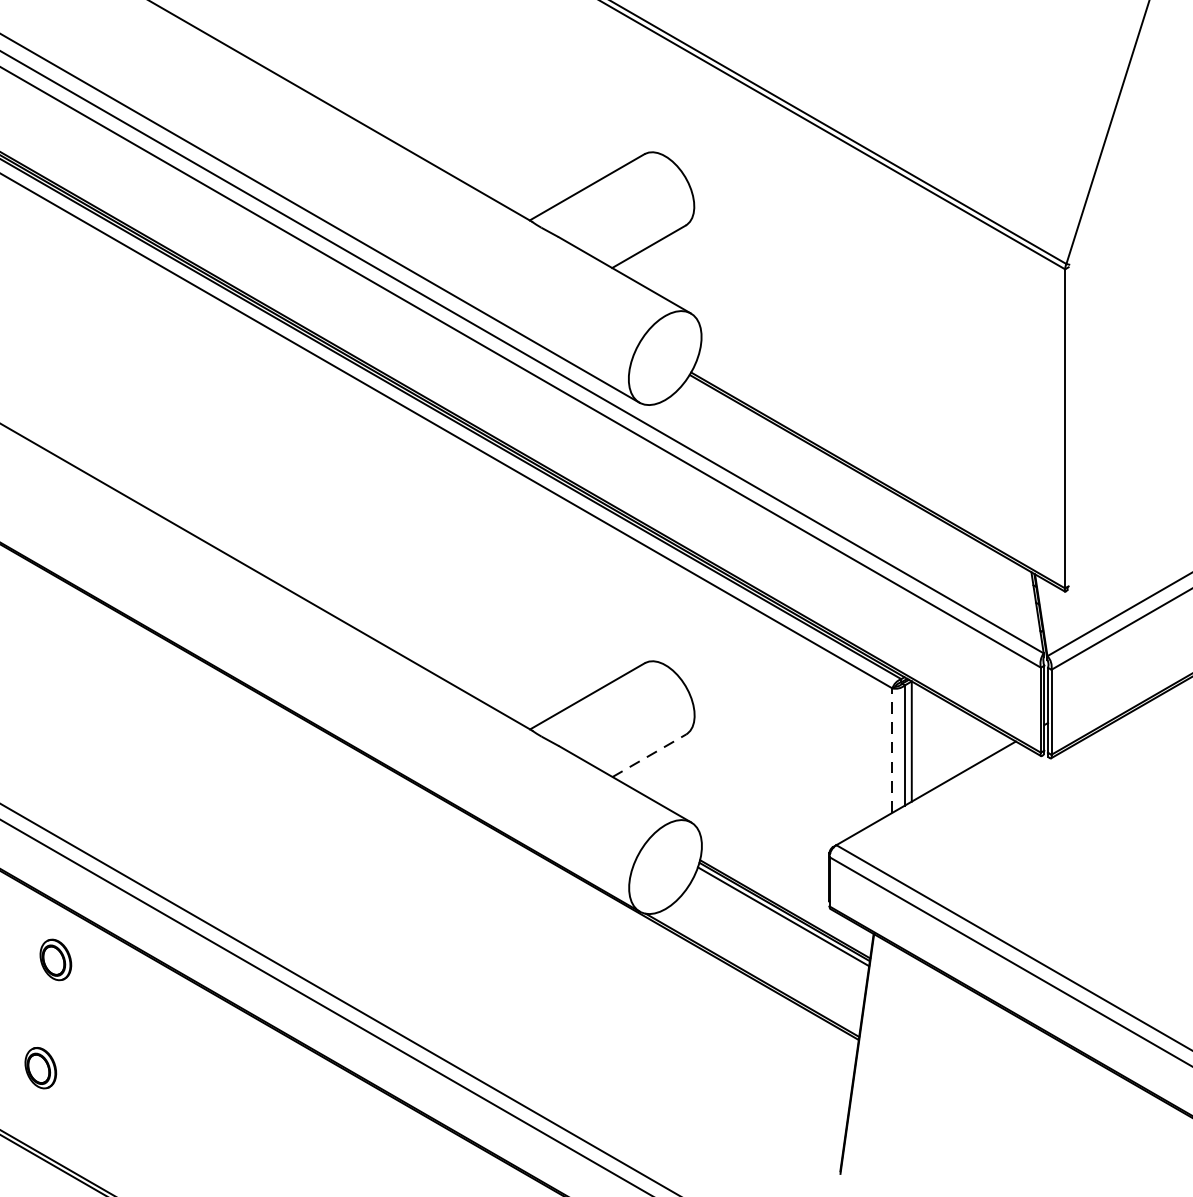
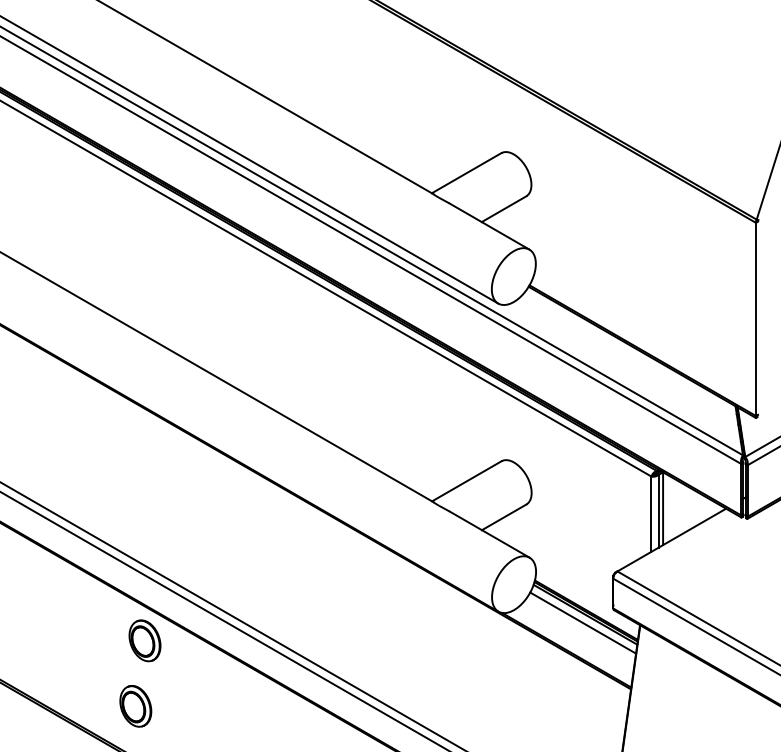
line: (892, 751) -> (651, 514), dashed -> solid
line: (649, 756) -> (504, 517), dashed -> solid
line: (780, 929) -> (583, 622), added
part: (55, 959) -> (144, 640), size x1.67
part: (40, 1068) -> (135, 706), size x1.67

